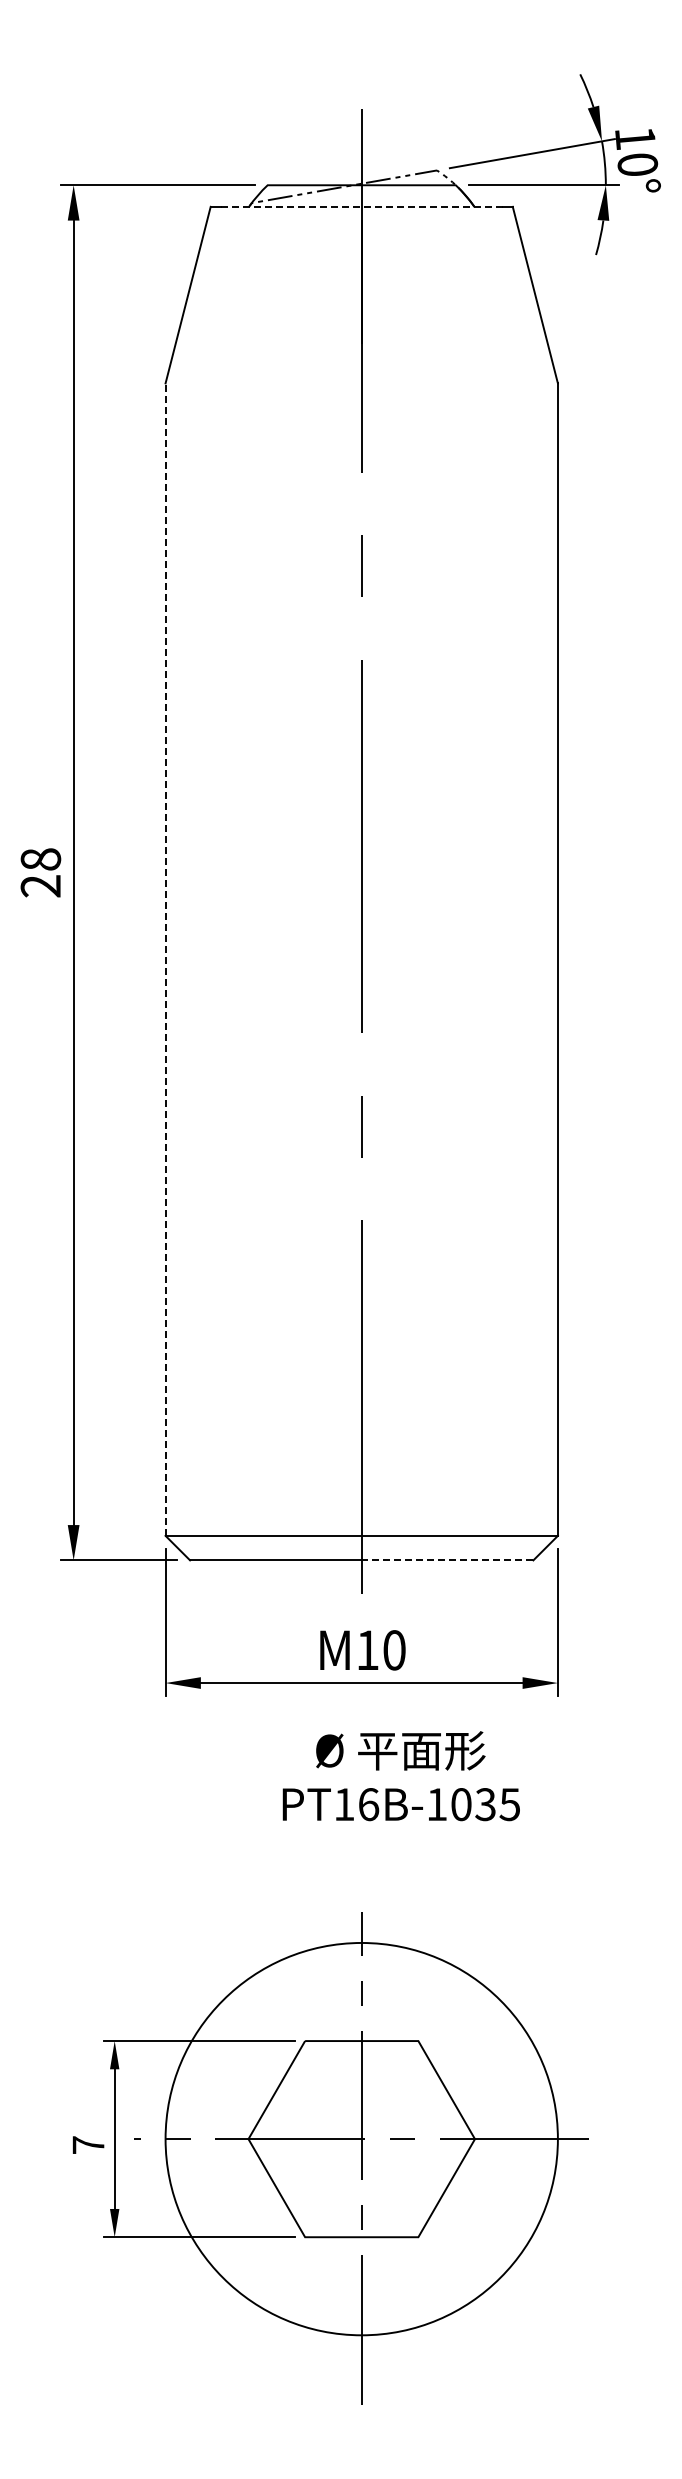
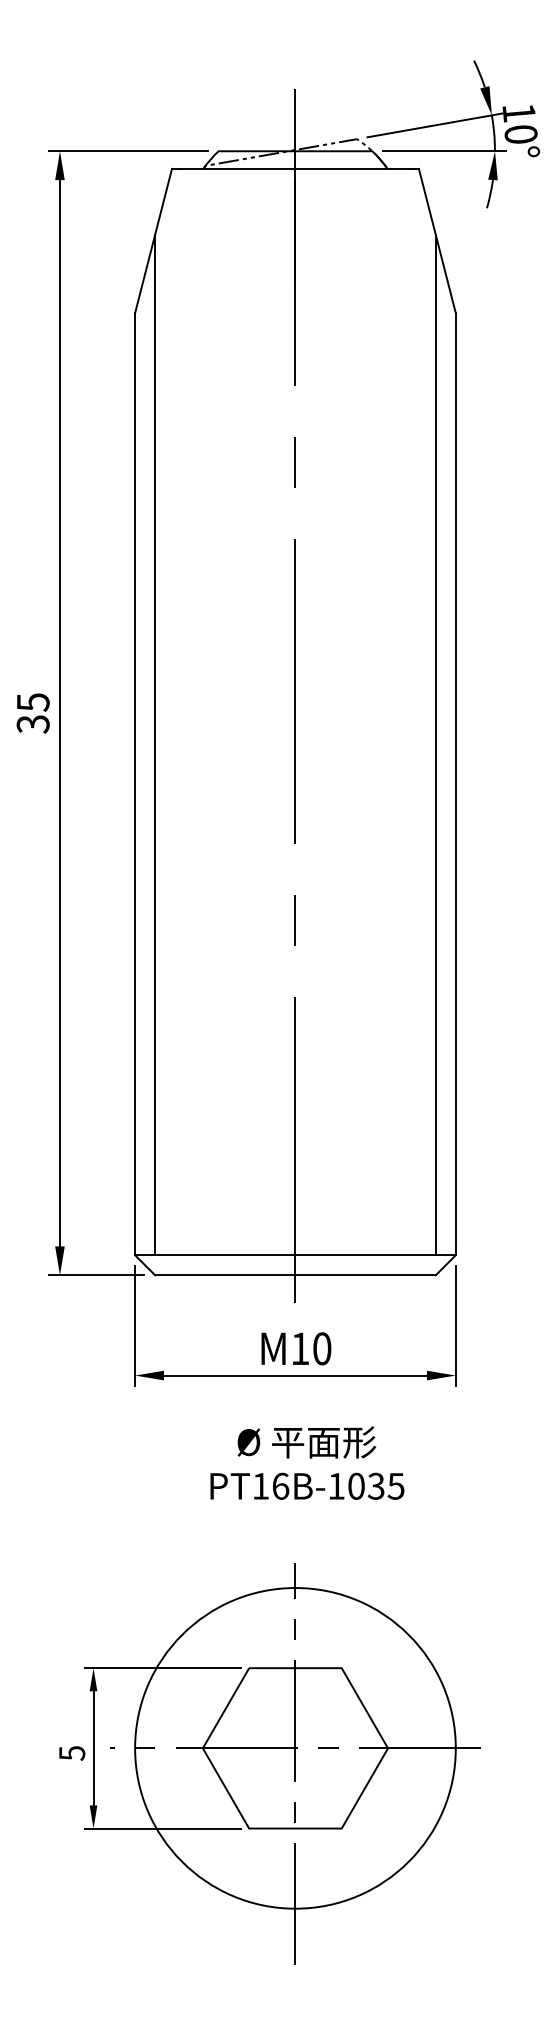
line: (361, 206) -> (295, 168), dashed -> solid
text: (40, 872) -> (32, 713), 28 -> 35
line: (190, 911) -> (155, 744), added
line: (533, 911) -> (435, 744), added
line: (165, 959) -> (135, 784), dashed -> solid
line: (447, 1560) -> (365, 1275), dashed -> solid
text: (400, 1776) -> (306, 1463), moved
text: (88, 2145) -> (72, 1753), 7 -> 5

